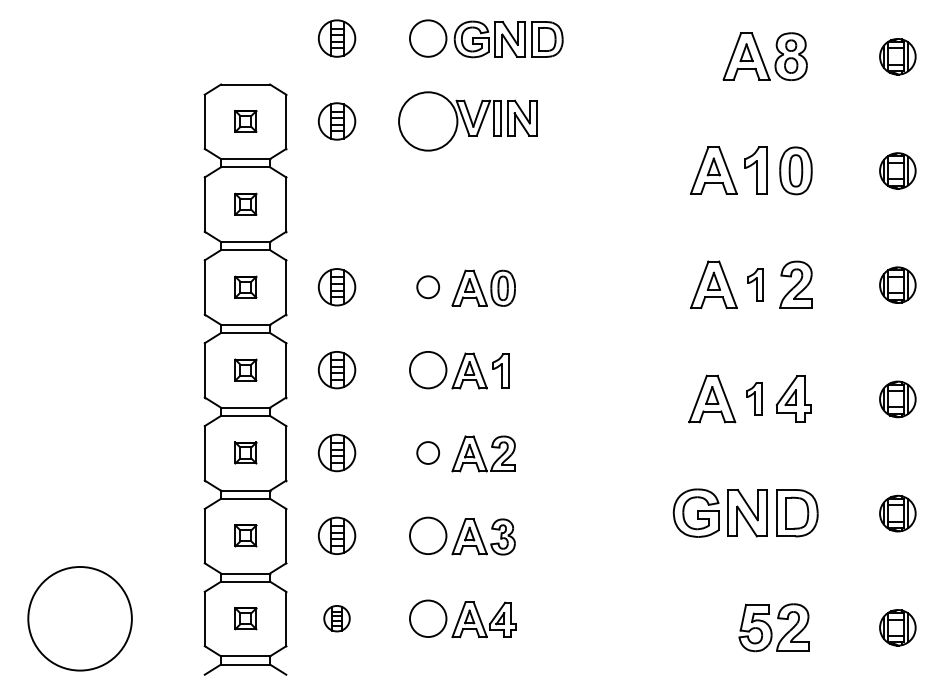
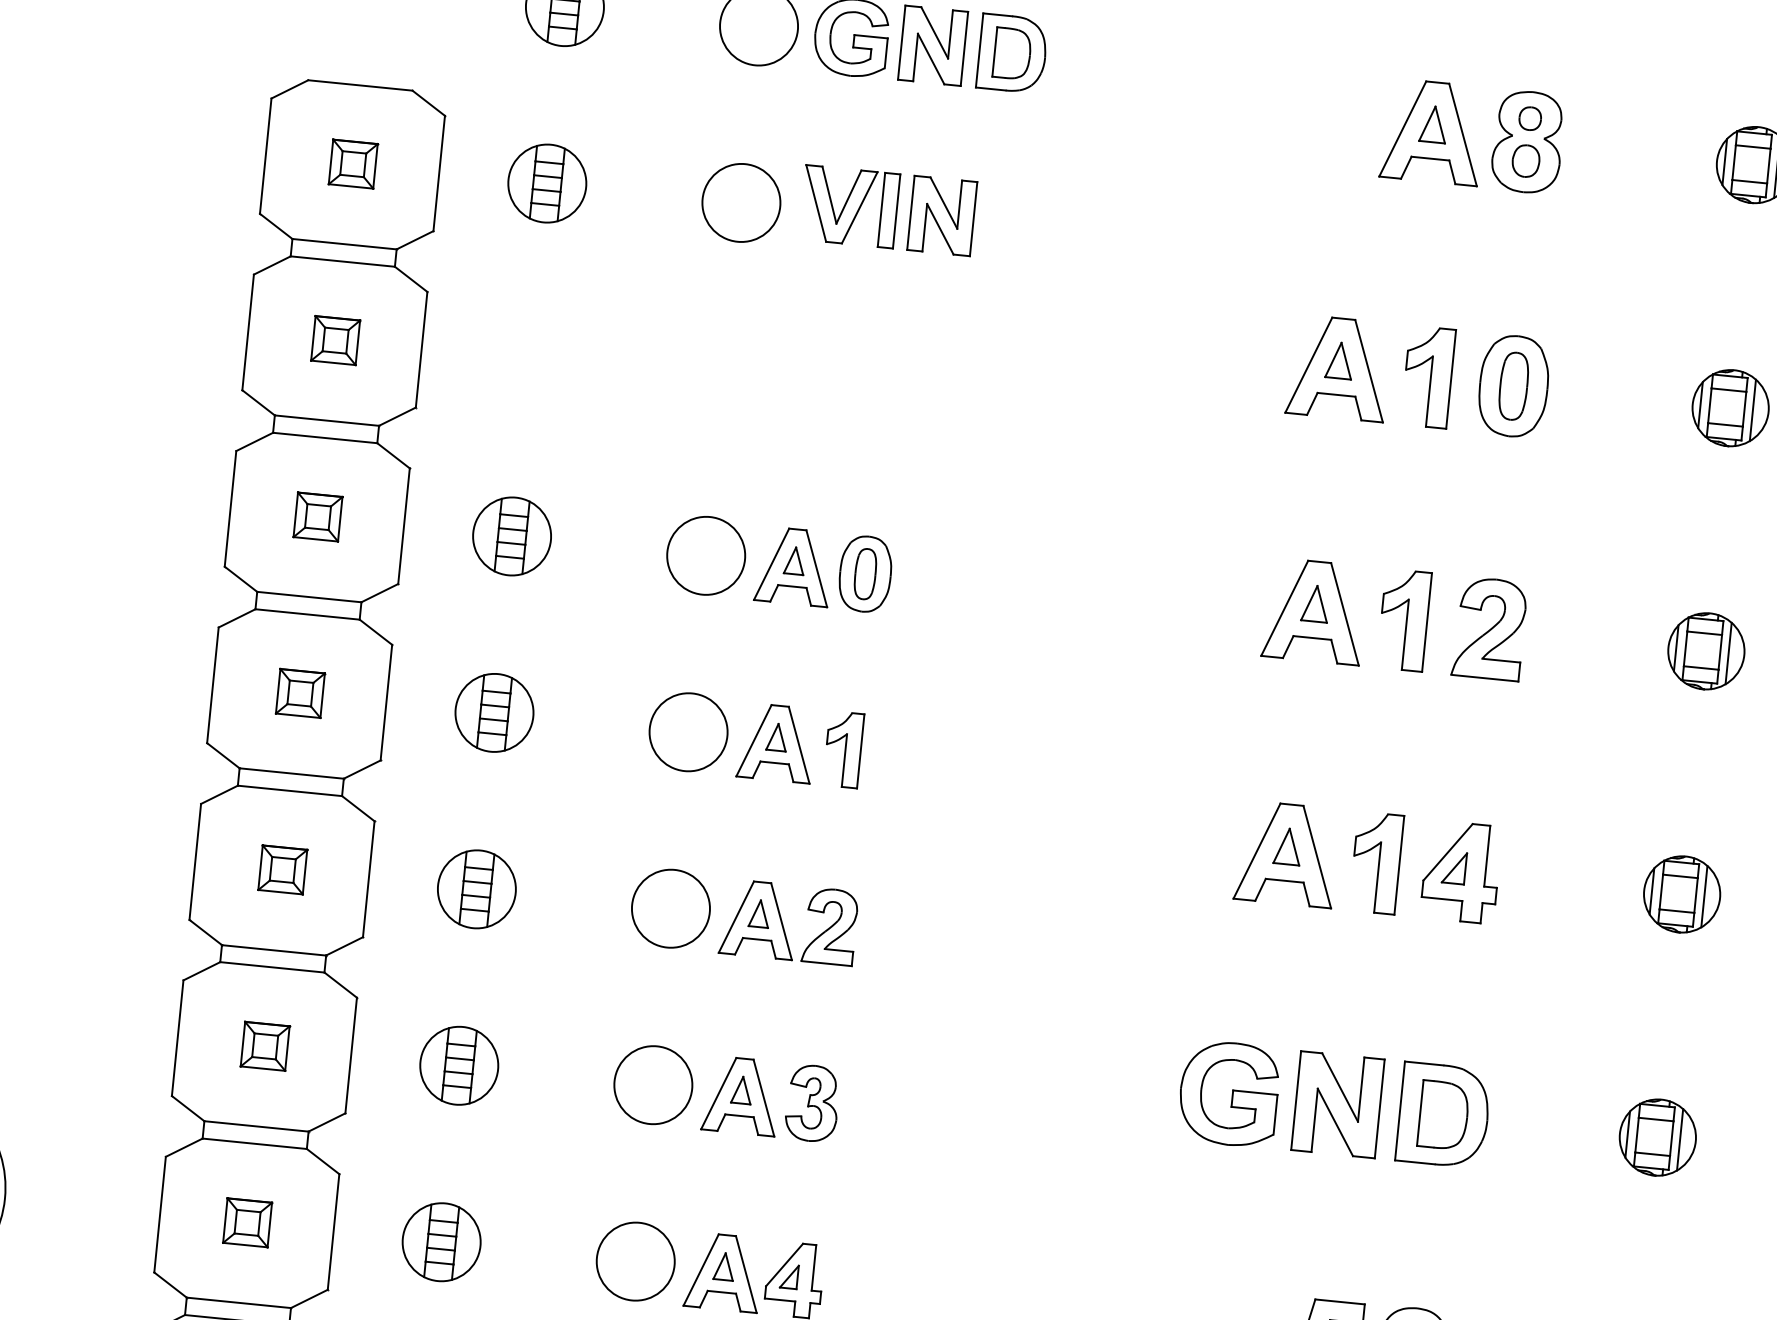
circle: (427, 121) -> (739, 202), size x0.62
part: (755, 284) -> (1403, 619), size x1.43
circle: (427, 287) -> (704, 556), size x1.67
part: (754, 398) -> (1377, 862), size x1.43
circle: (427, 452) -> (669, 907), size x1.67
part: (336, 618) -> (440, 1241), size x1.43

